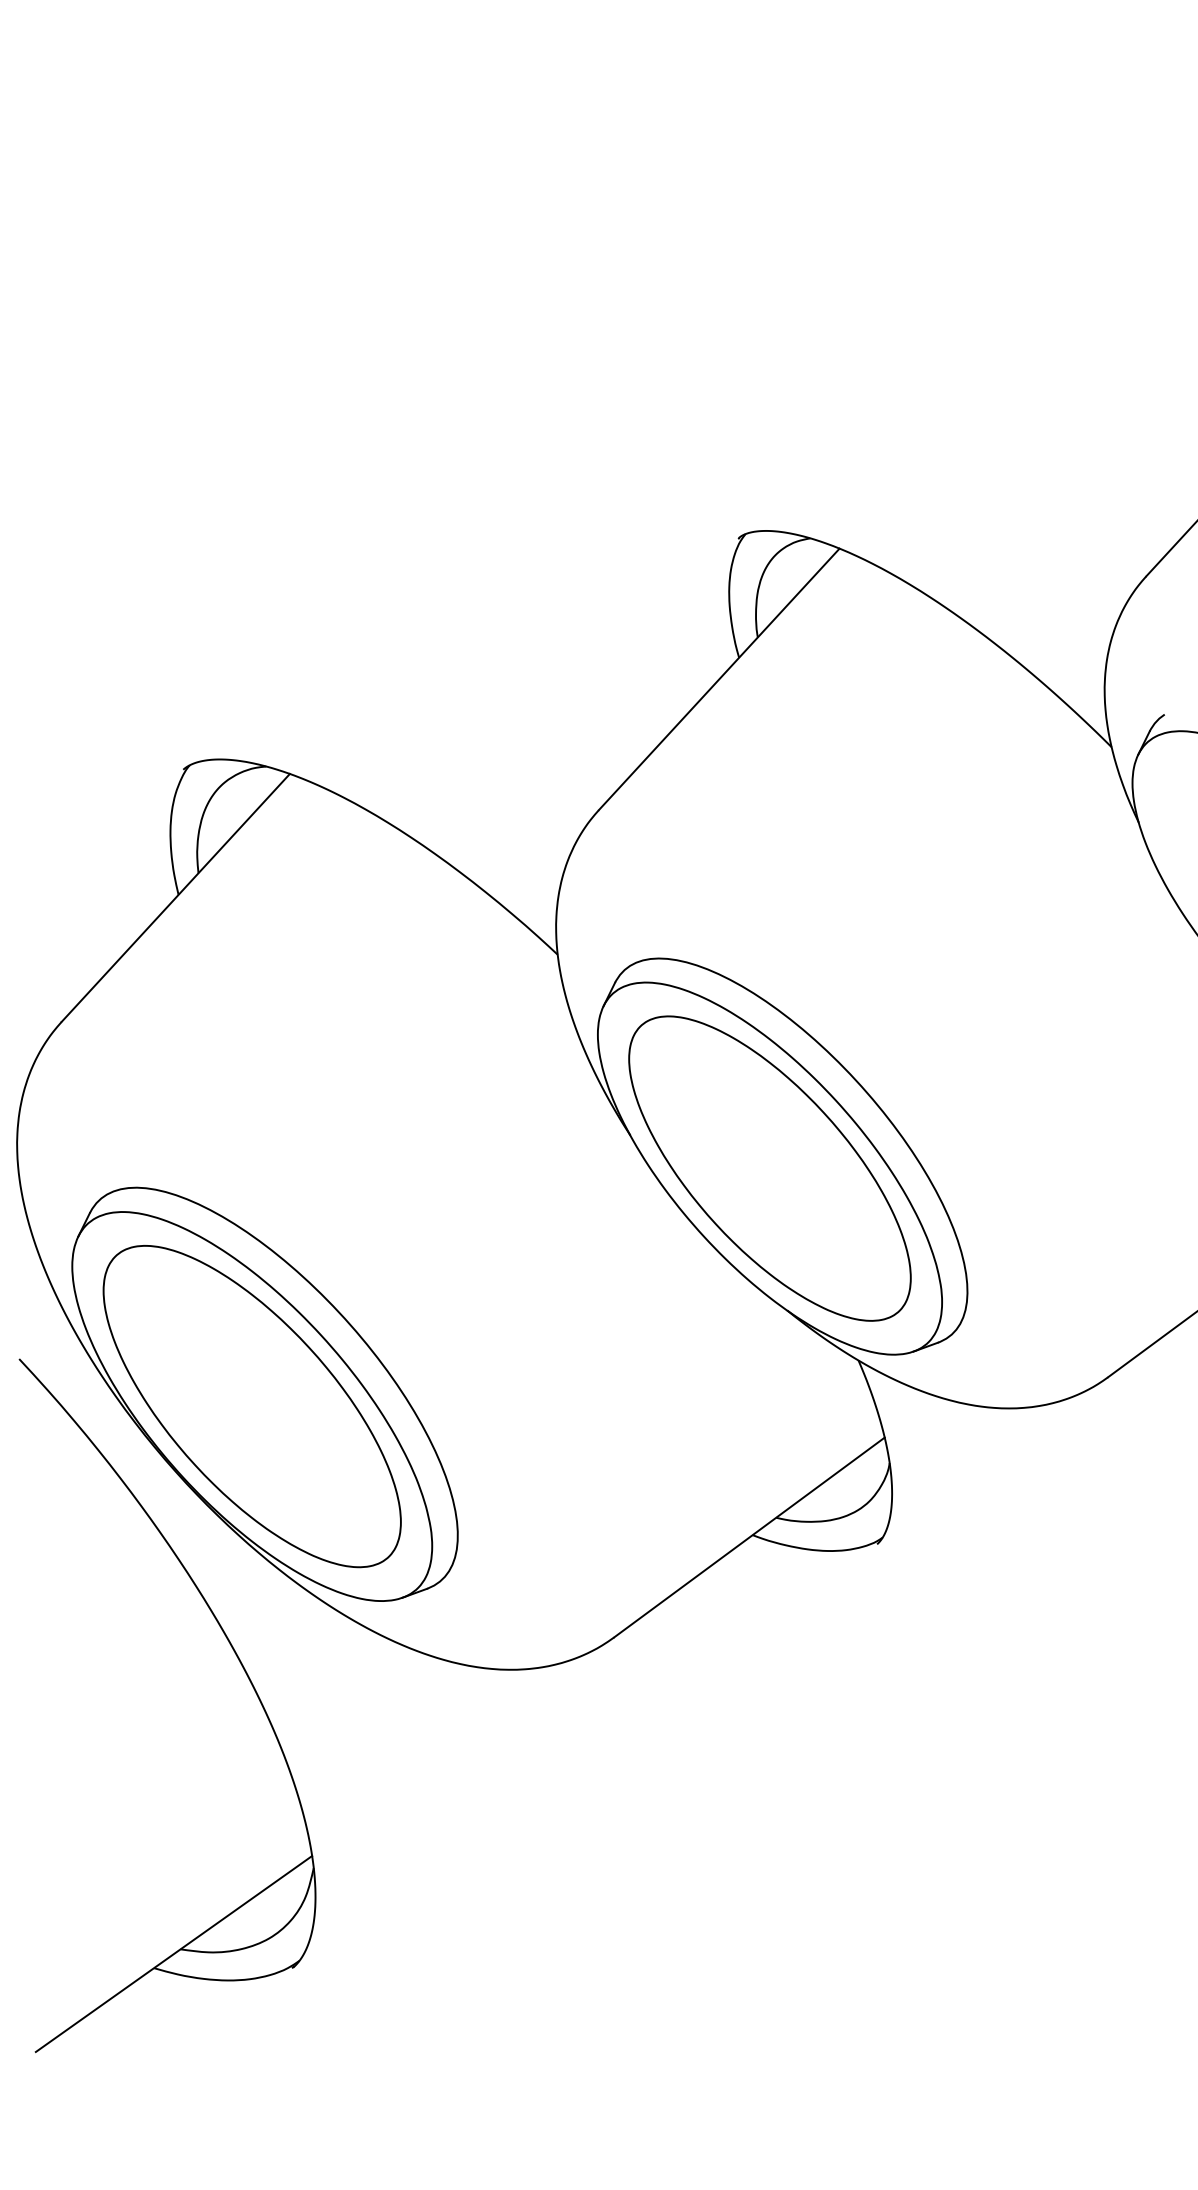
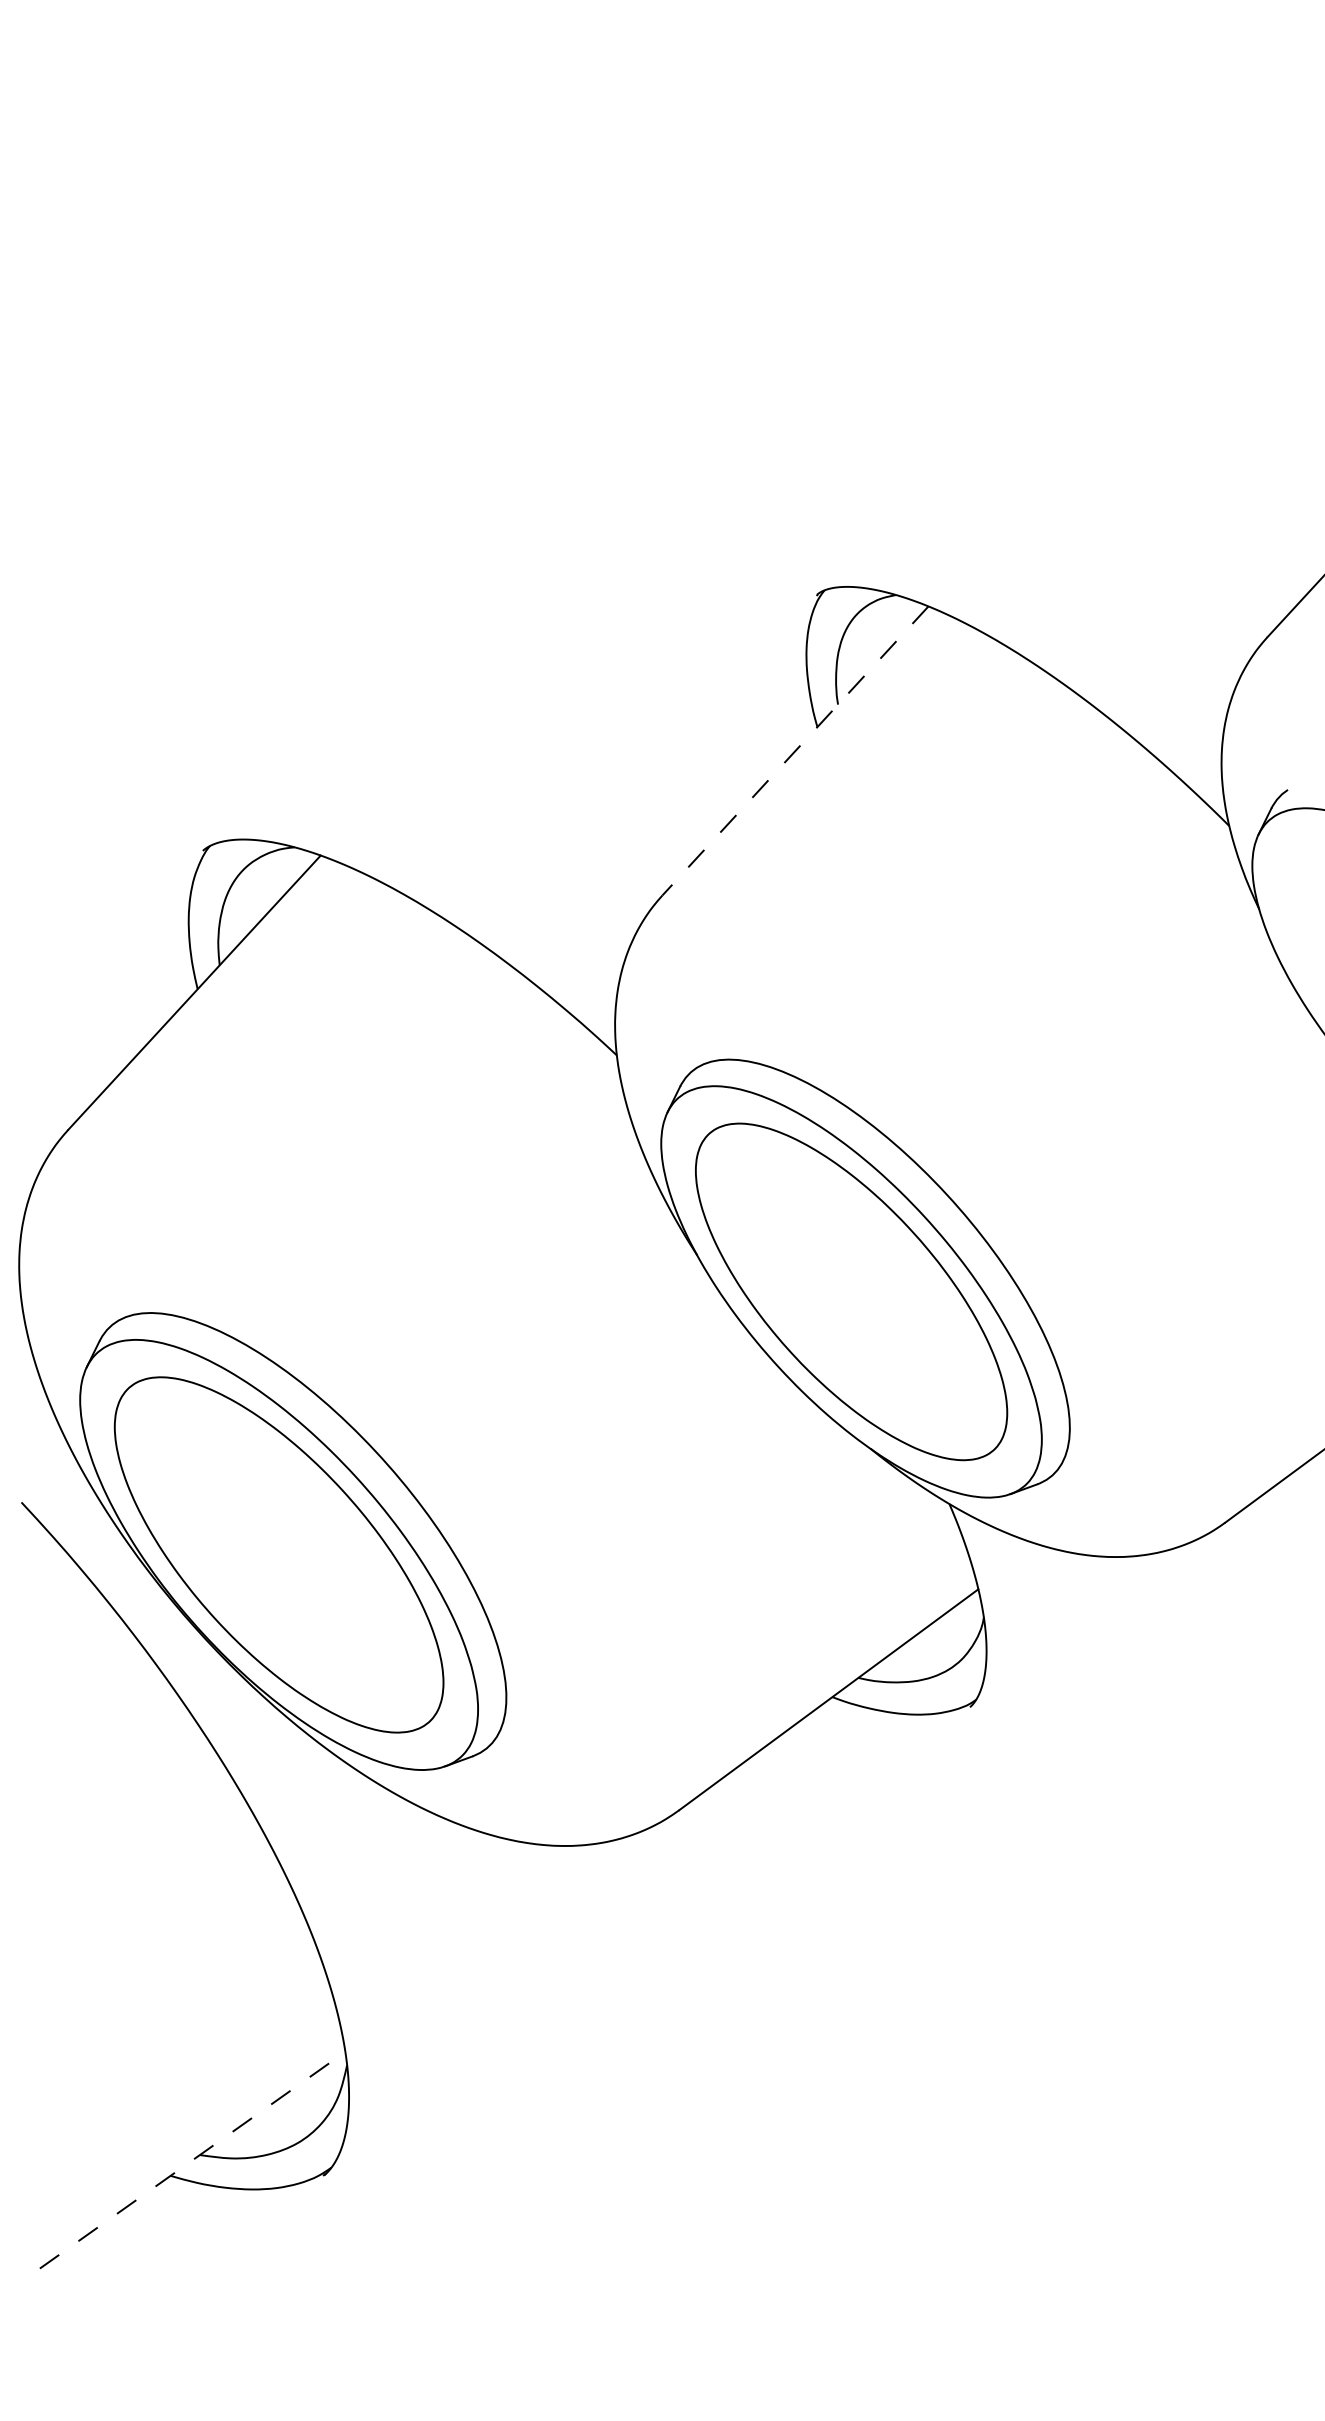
line: (719, 679) -> (795, 751), solid -> dashed
line: (174, 1953) -> (193, 2159), solid -> dashed

